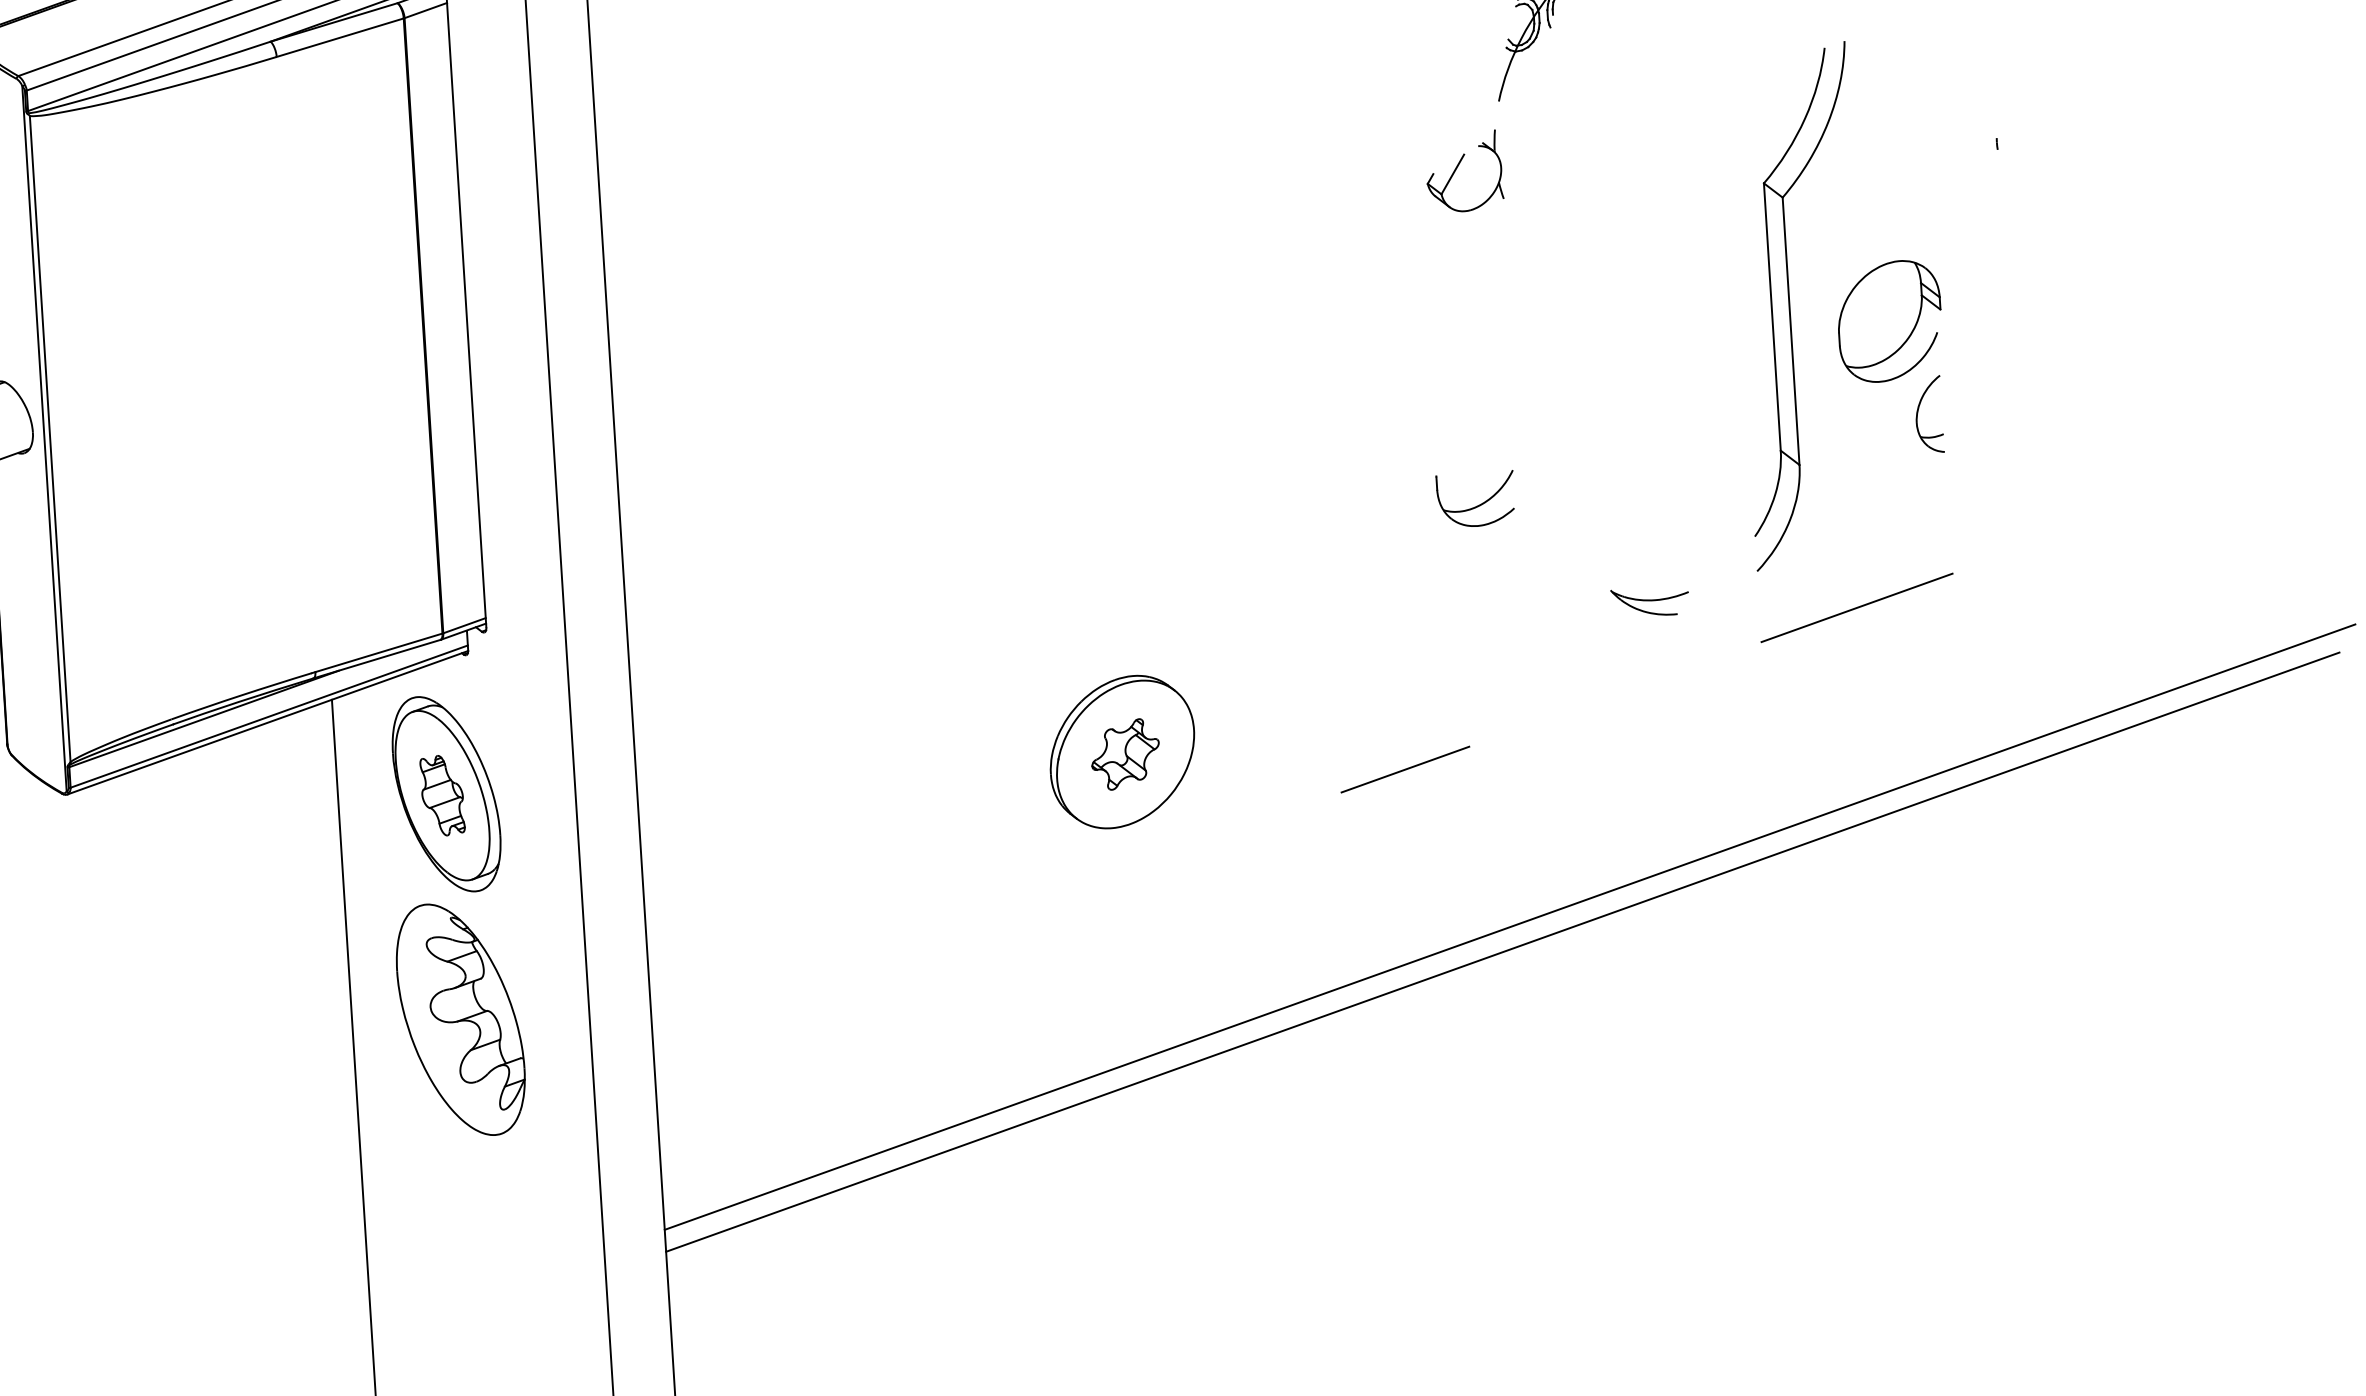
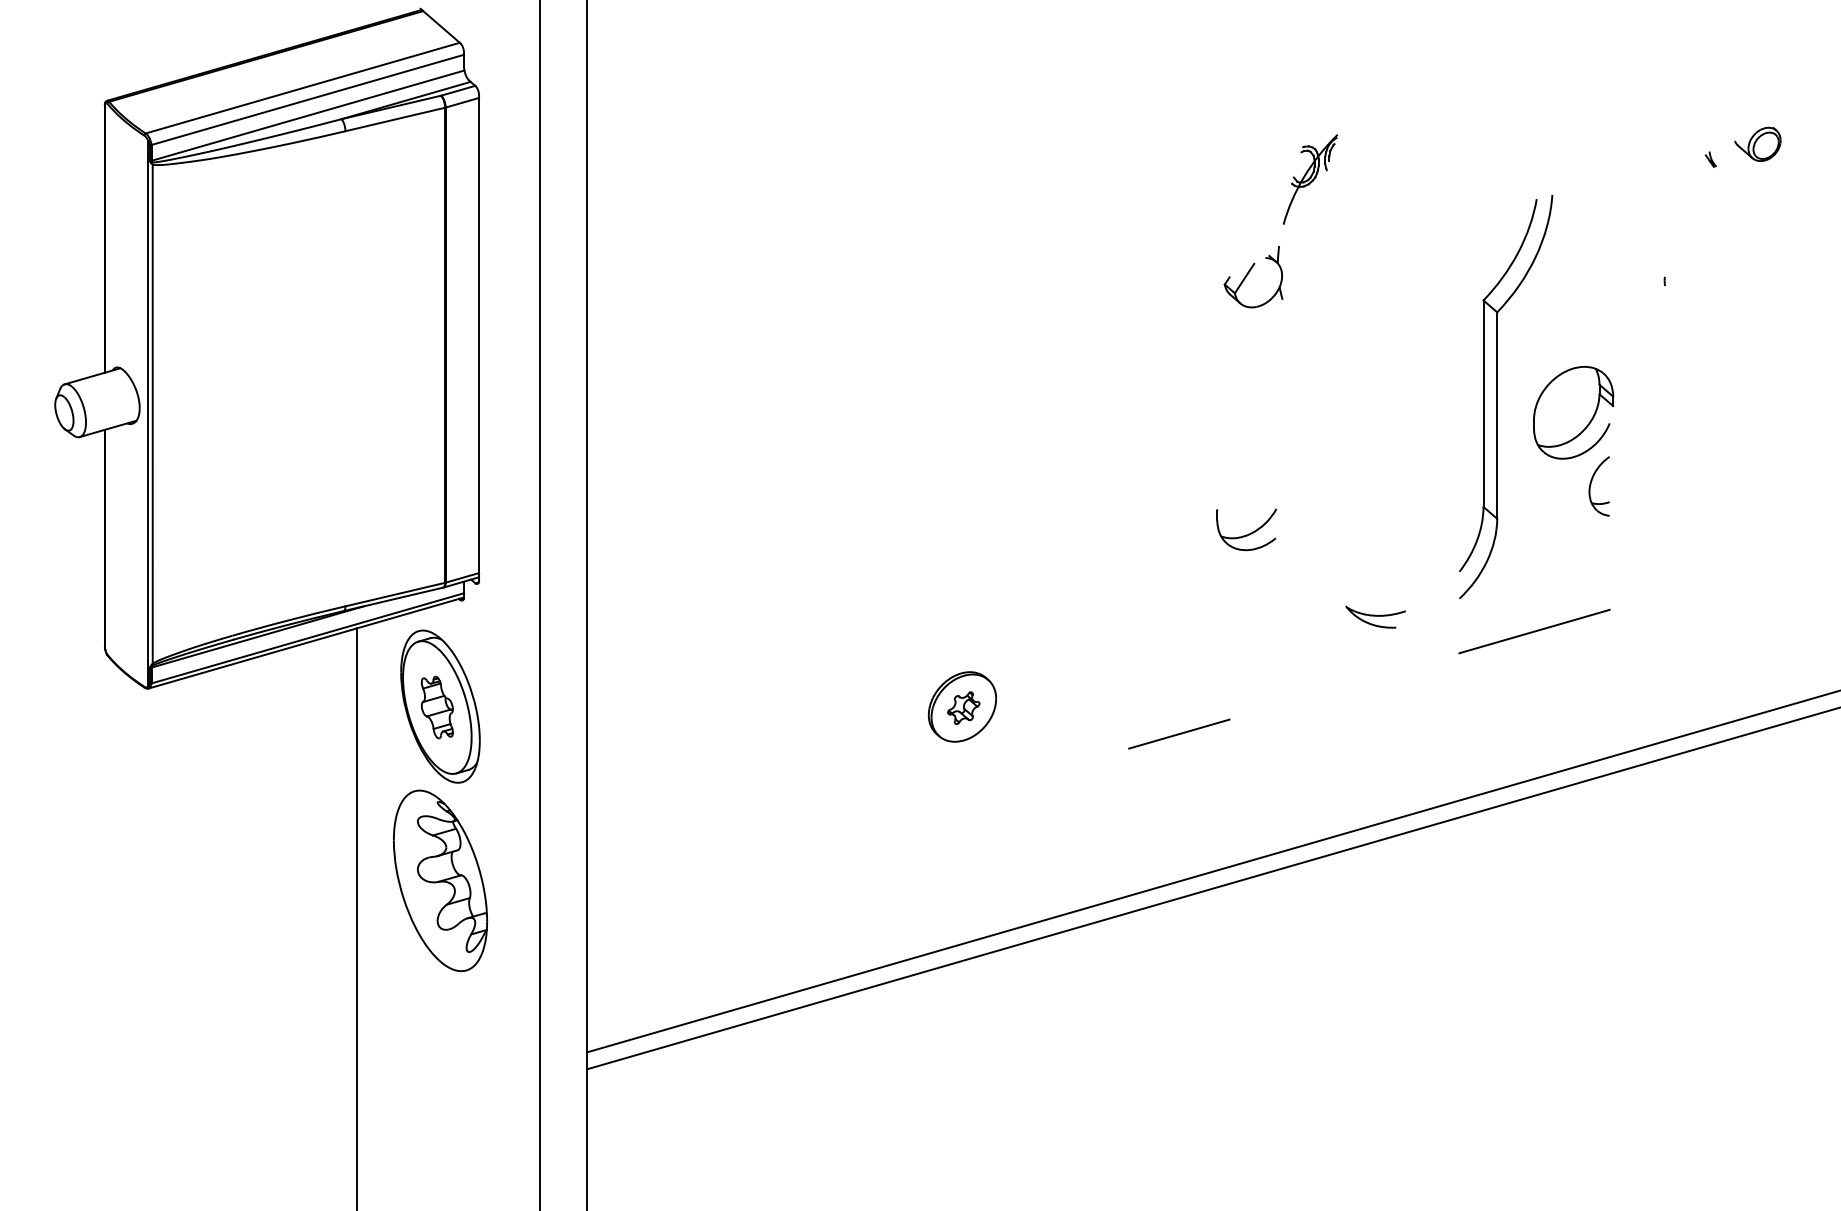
part: (1122, 751) -> (962, 706), size x0.6

